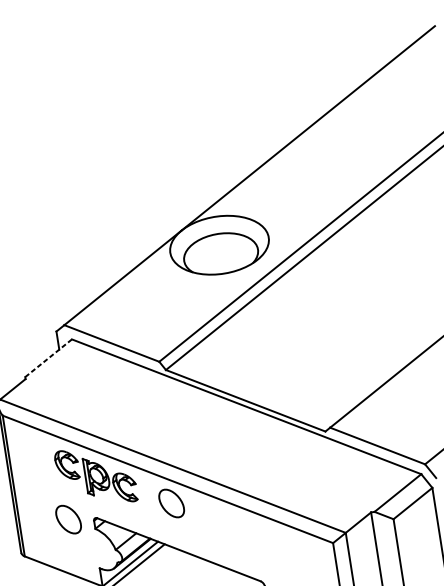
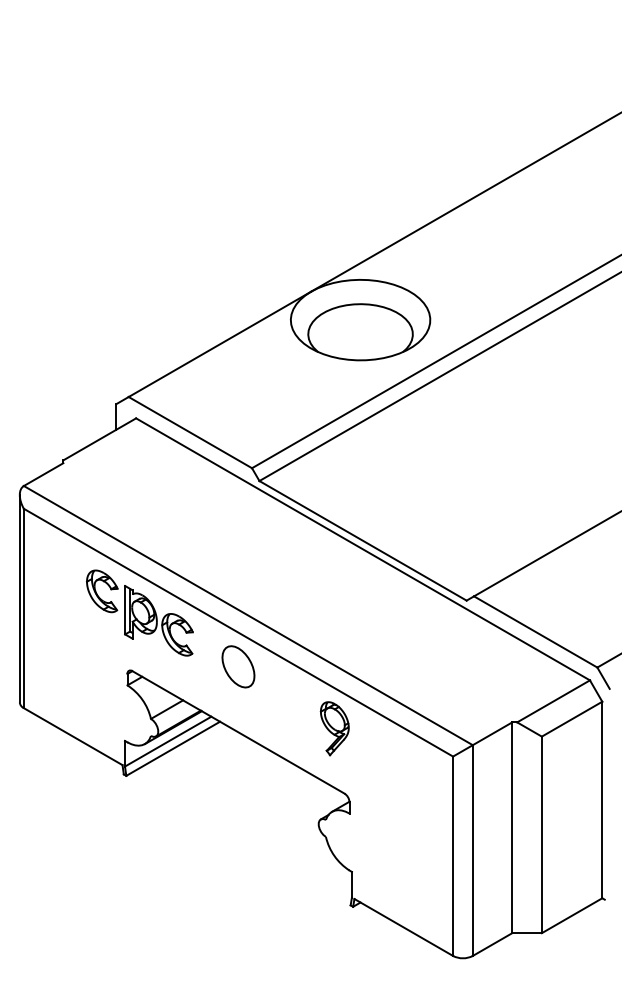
line: (49, 358) -> (100, 439), dashed -> solid
part: (68, 519) -> (92, 666), removed
part: (246, 536) -> (334, 728), added

